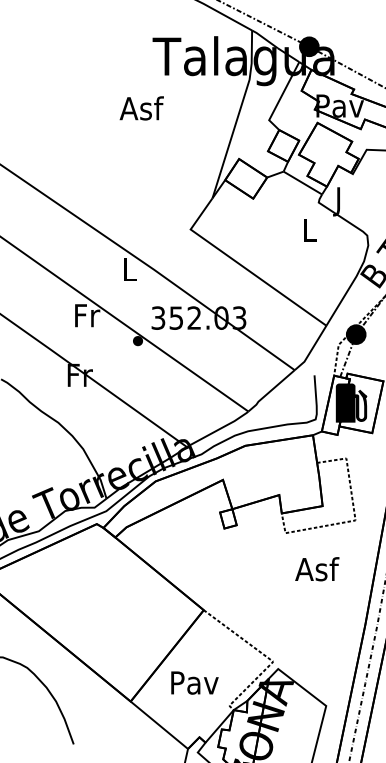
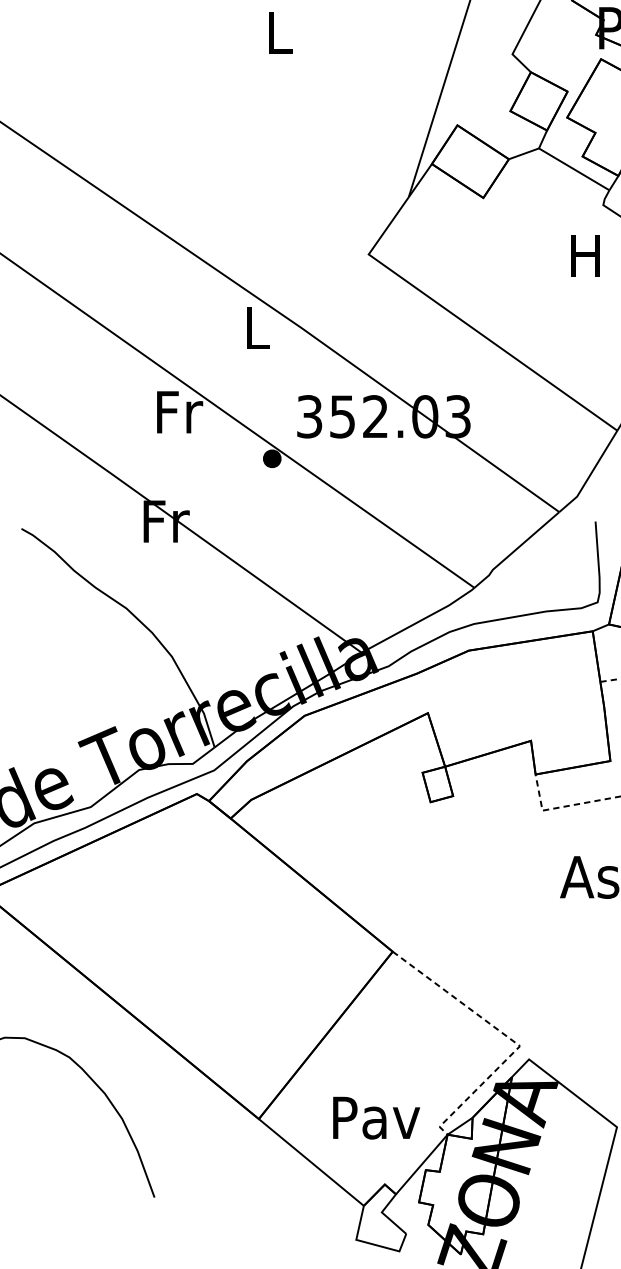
text: (141, 108) -> (278, 32), Asf -> L
text: (308, 230) -> (584, 256), L -> H
text: (194, 682) -> (375, 1117), moved

